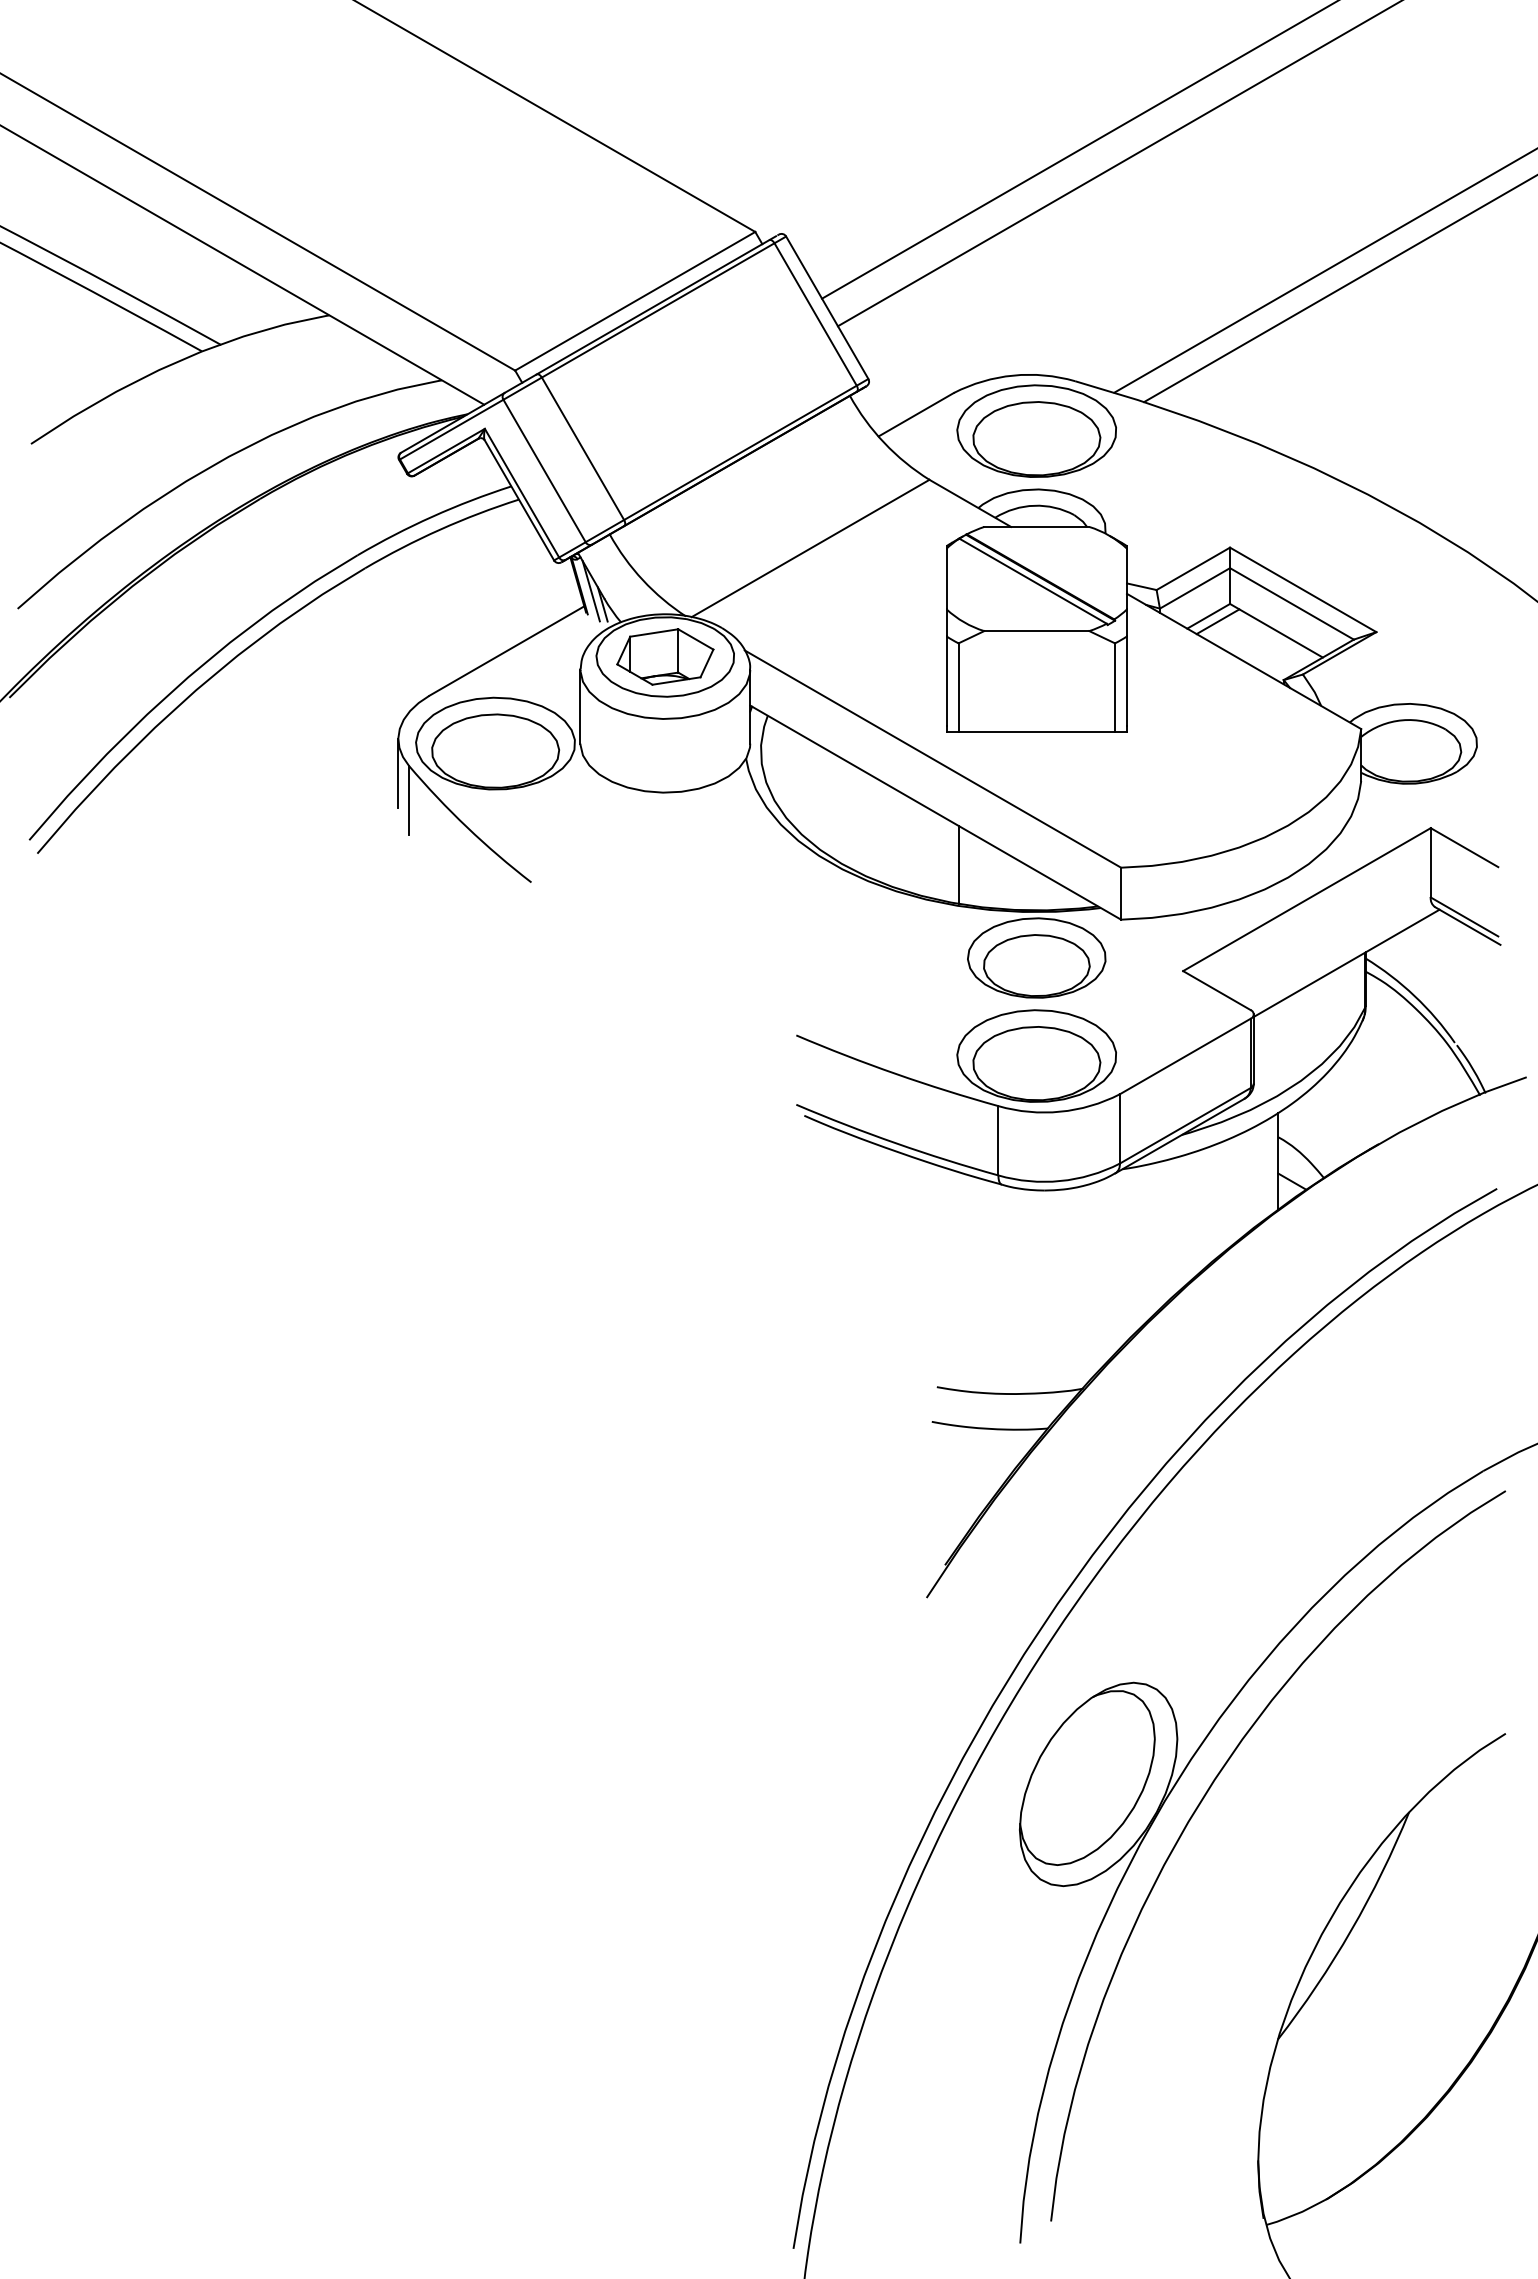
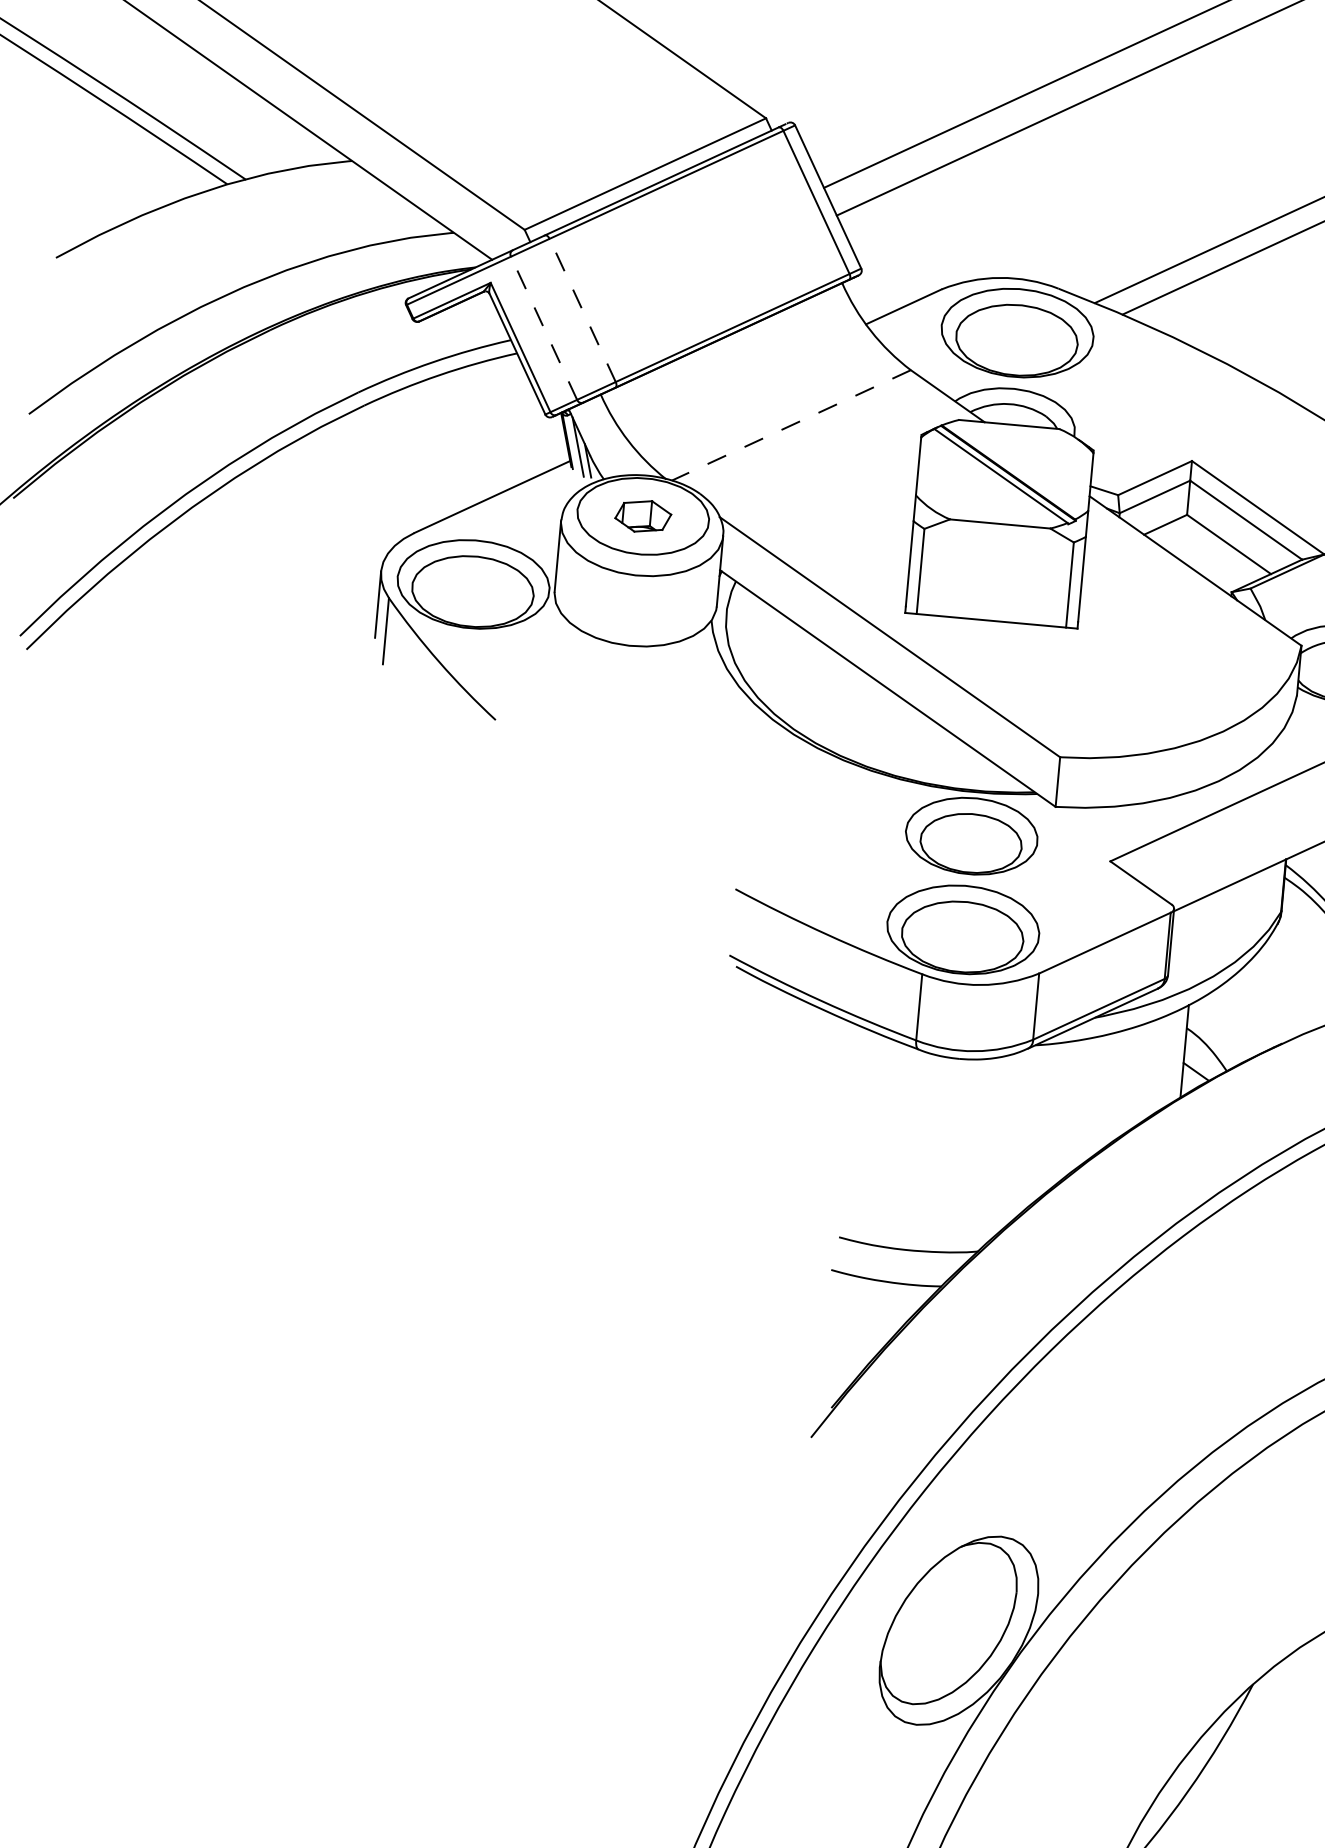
line: (582, 448) -> (582, 310), solid -> dashed
line: (544, 470) -> (544, 327), solid -> dashed
line: (810, 548) -> (791, 425), solid -> dashed
line: (1217, 621) -> (1173, 530), removed
part: (665, 656) -> (643, 515), size x0.6
line: (958, 864) -> (905, 740), removed

